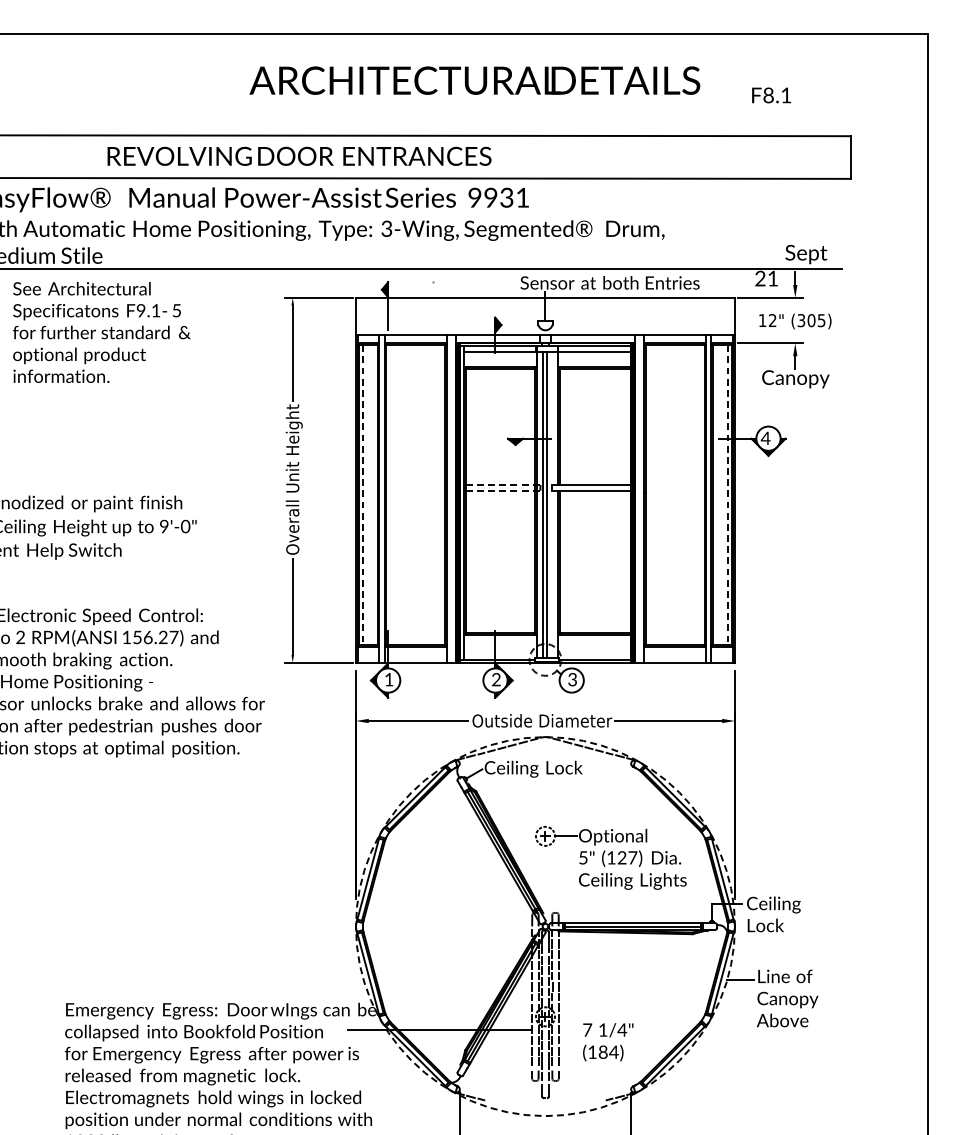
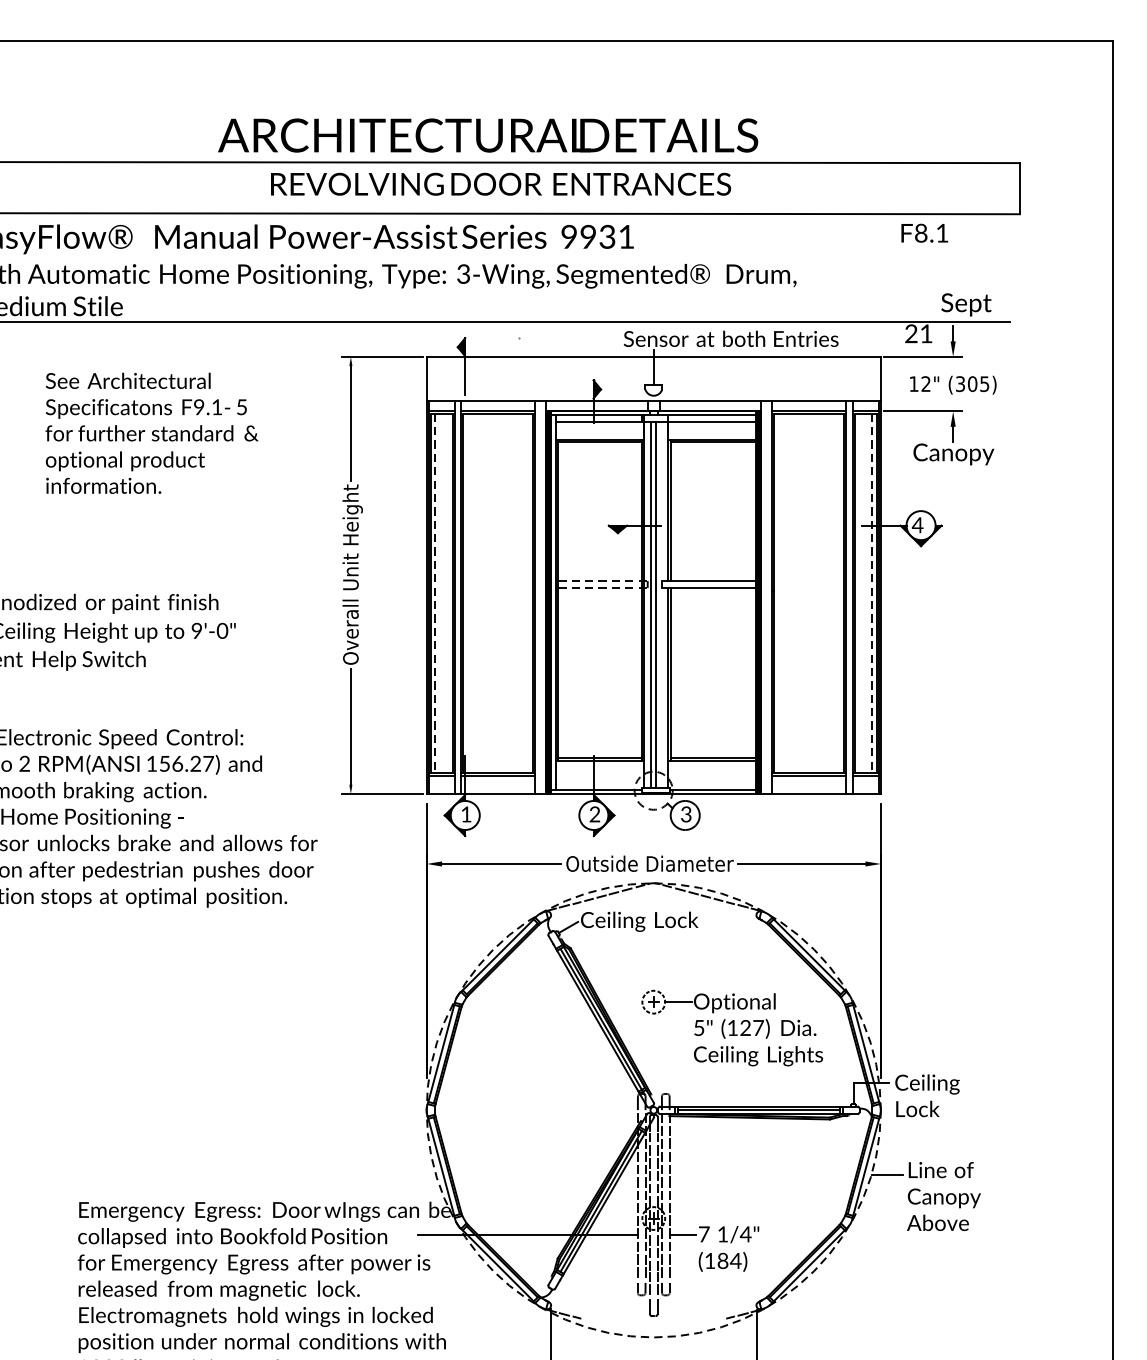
text: (475, 80) -> (488, 135), moved
text: (771, 94) -> (924, 232), moved
text: (299, 155) -> (501, 183), moved
text: (101, 331) -> (151, 432), moved
line: (569, 1030) -> (682, 1234), added

